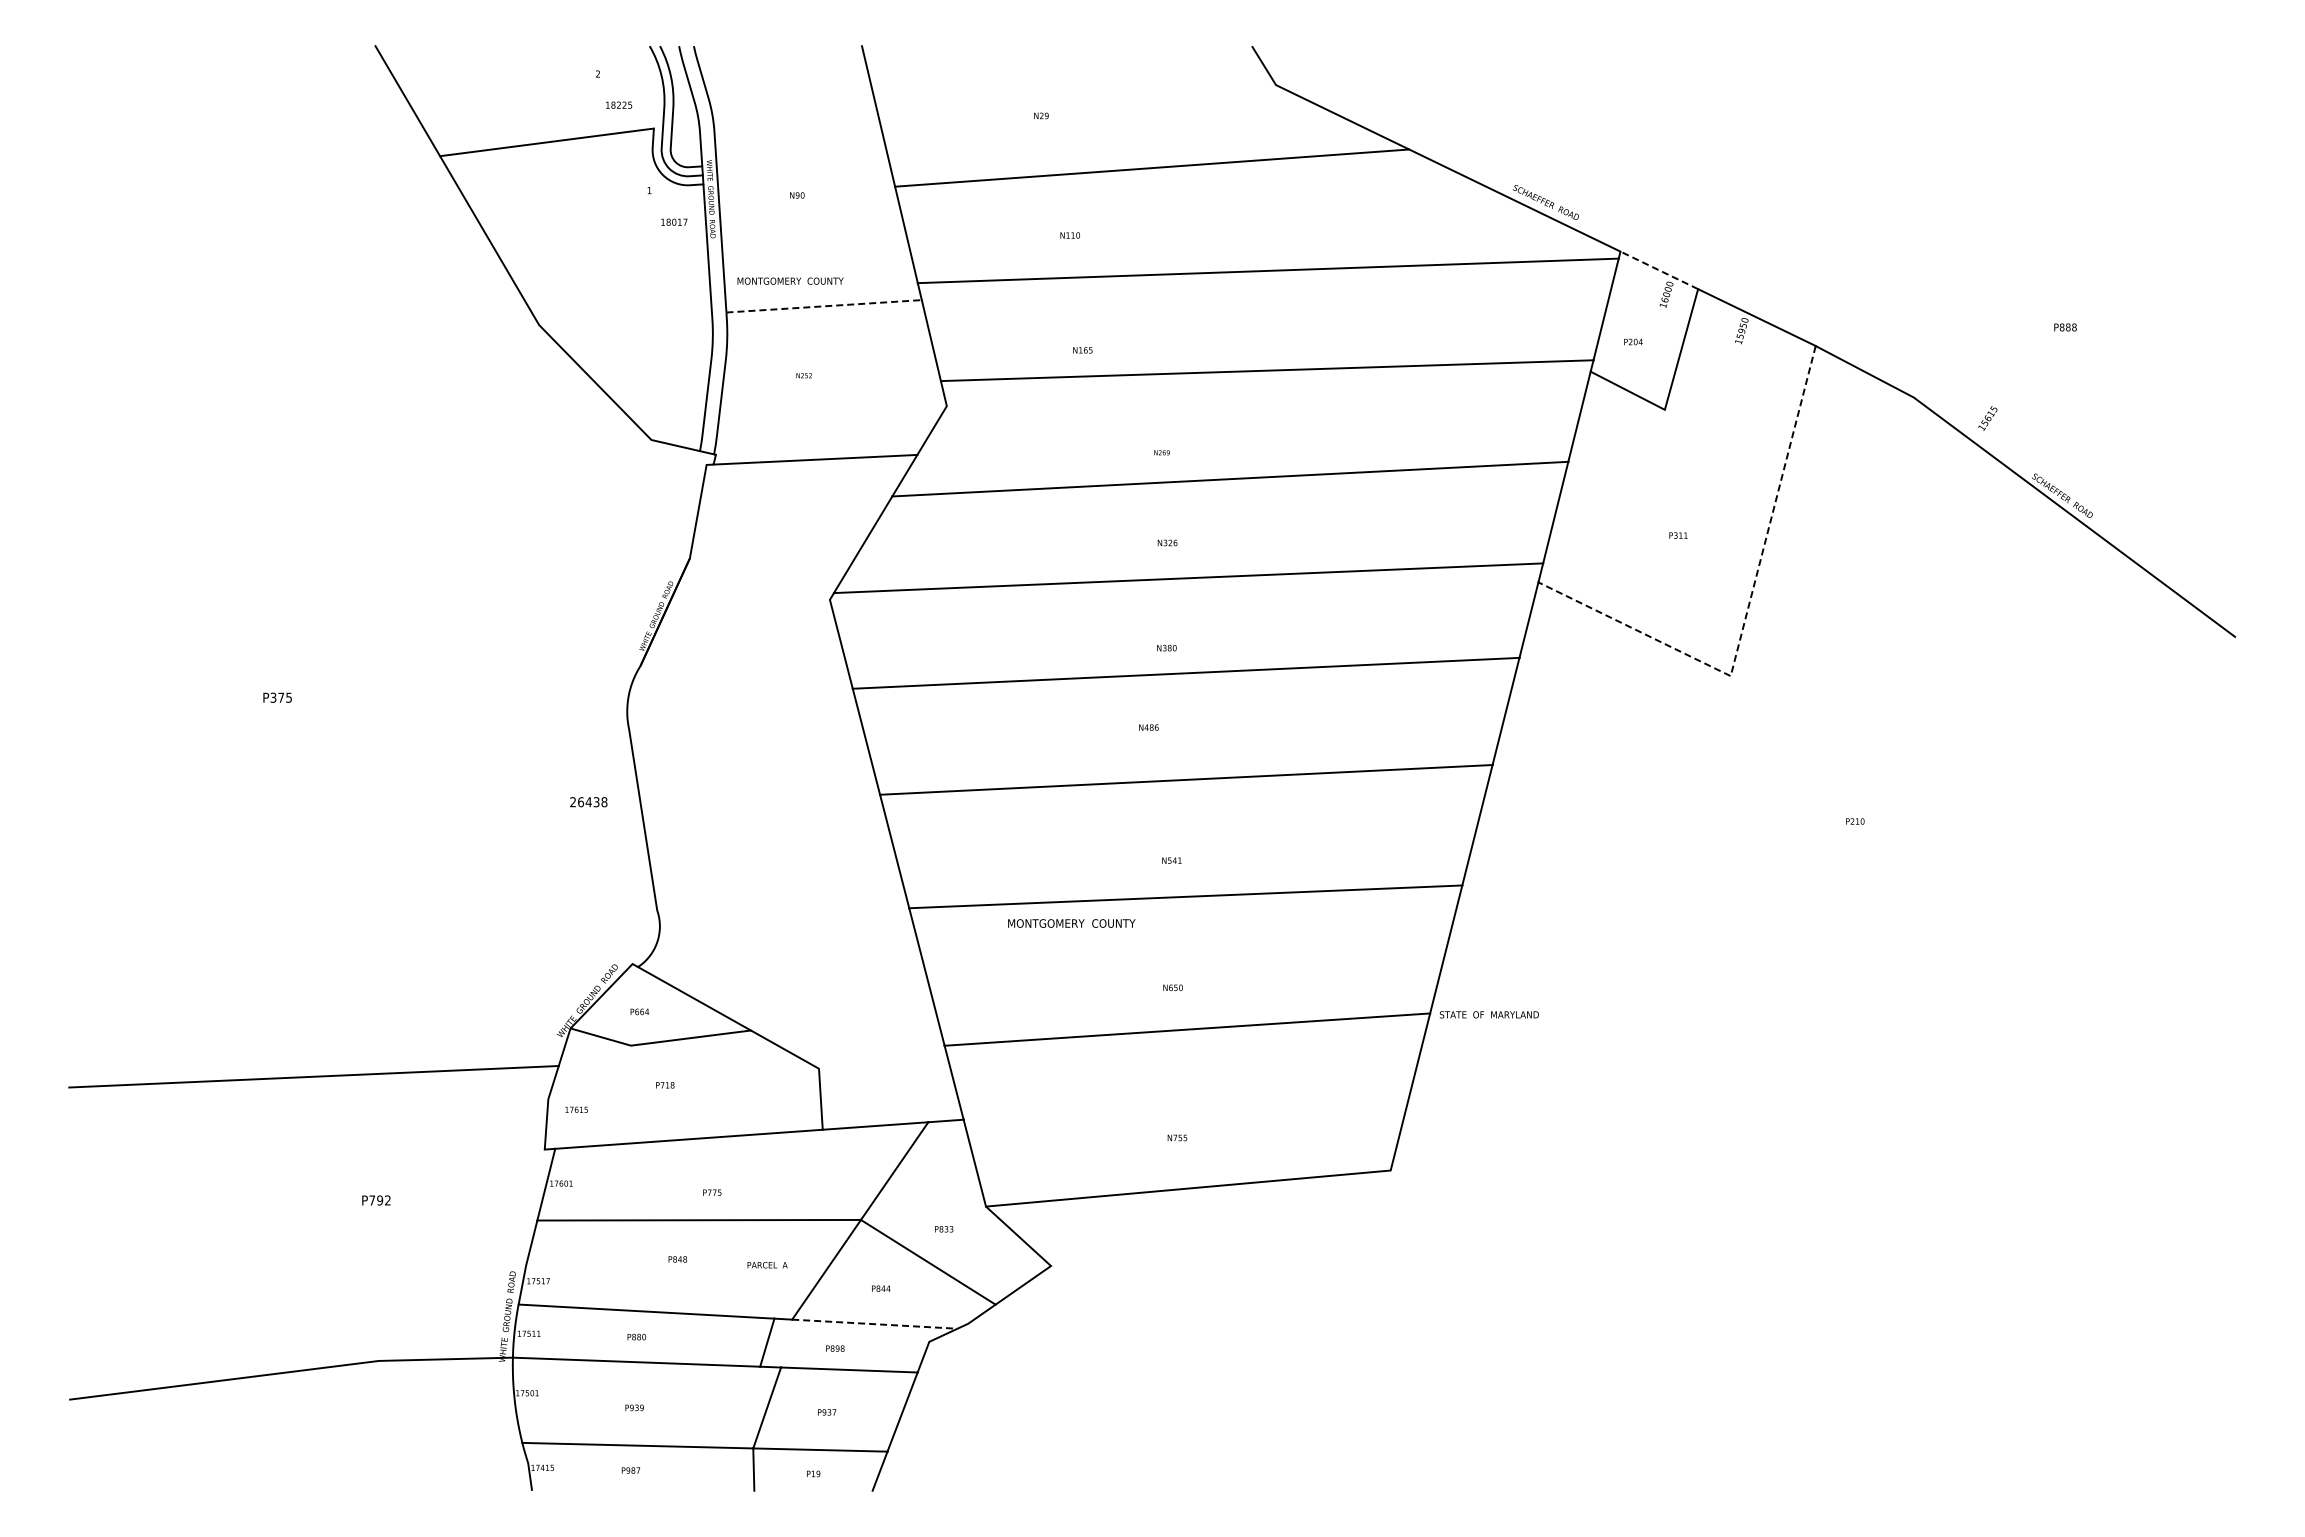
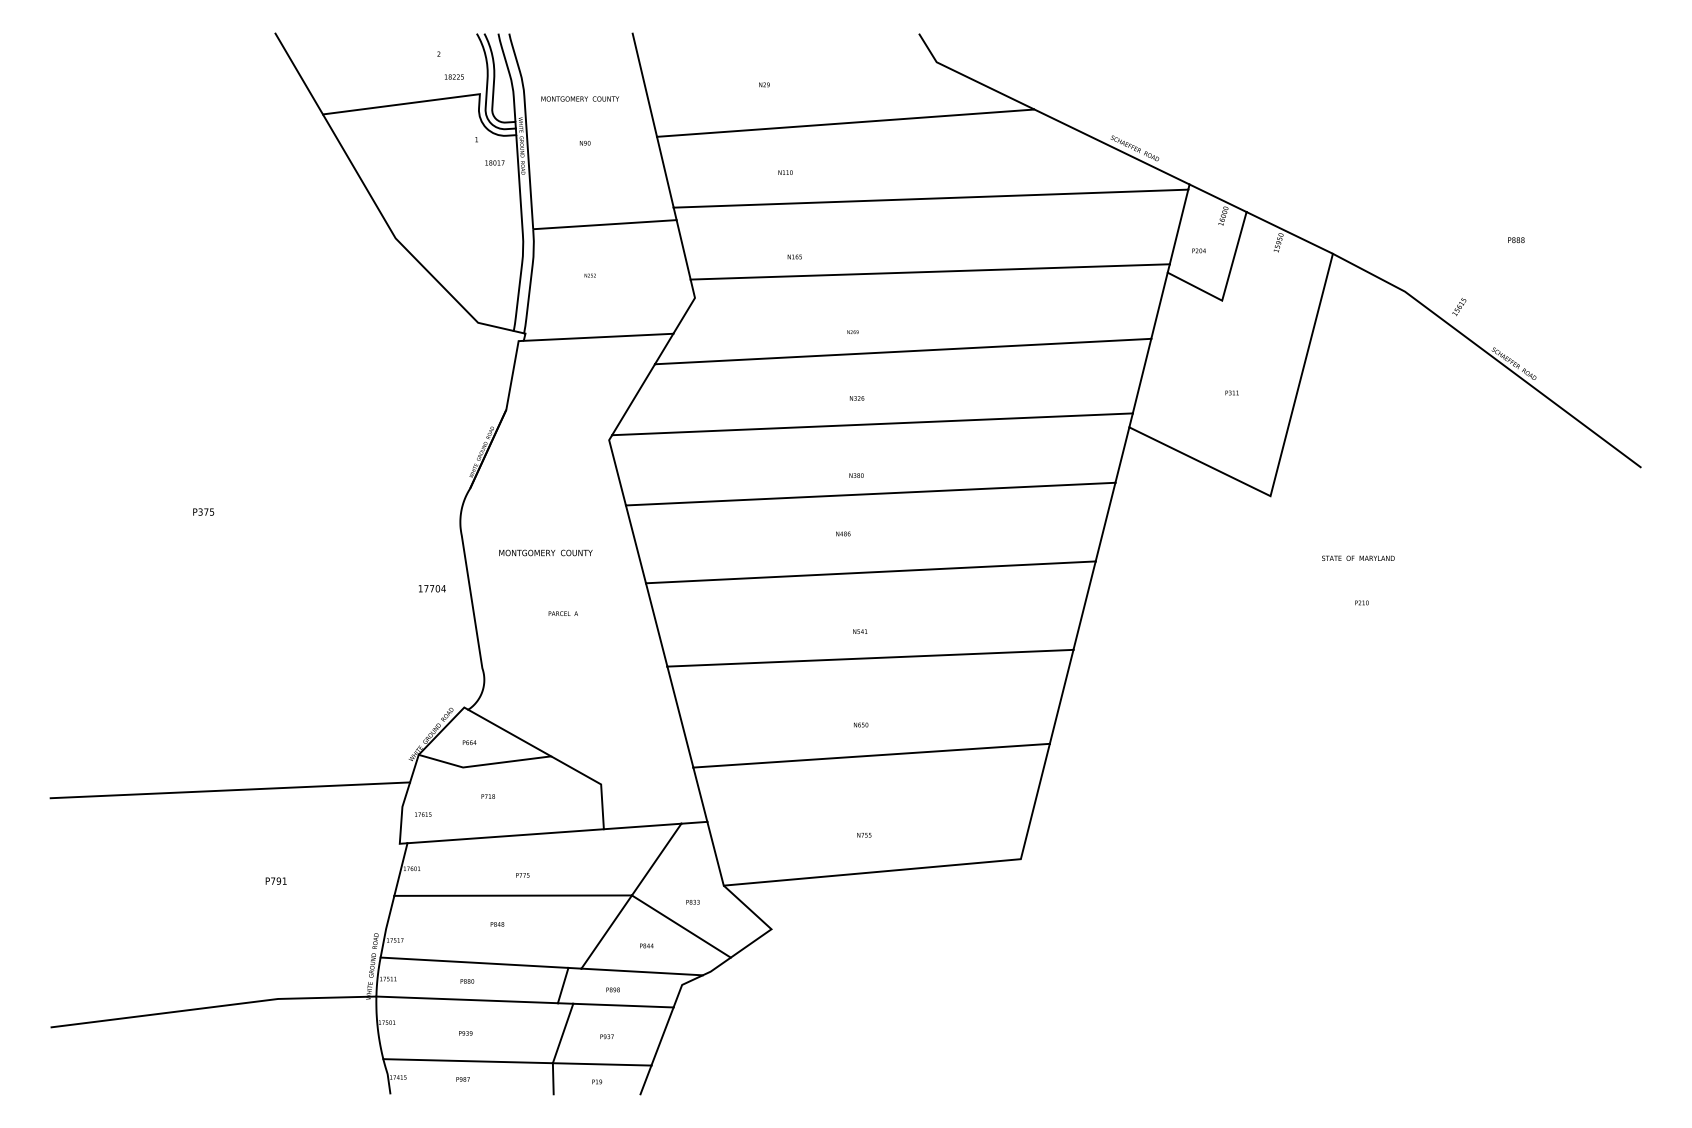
line: (1658, 270) -> (1217, 198), dashed -> solid
text: (790, 280) -> (580, 98), moved
line: (823, 306) -> (604, 224), dashed -> solid
line: (1746, 615) -> (1282, 451), dashed -> solid
text: (588, 802) -> (431, 588), 26438 -> 17704
text: (1071, 923) -> (545, 552), moved
text: (1488, 1014) -> (1357, 558), moved
text: (387, 1200) -> (284, 881), P792 -> P791
text: (767, 1265) -> (563, 613), moved
line: (874, 1324) -> (641, 972), dashed -> solid

